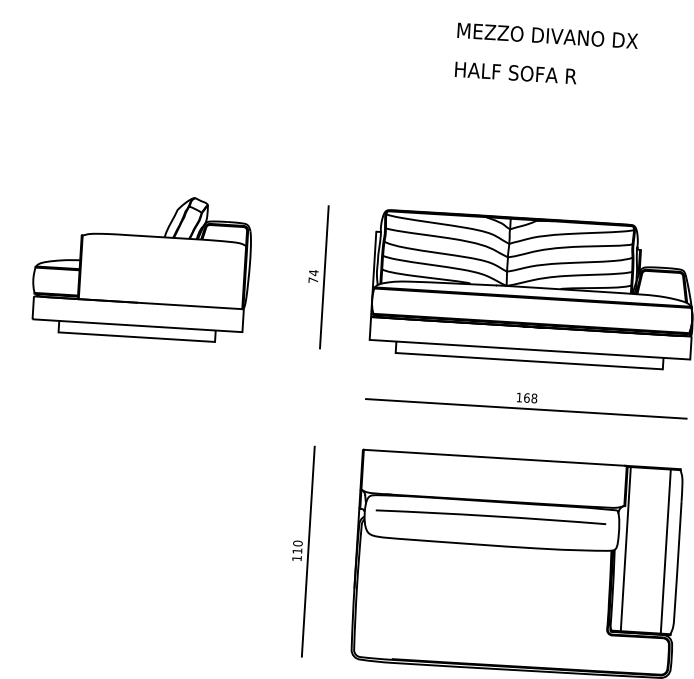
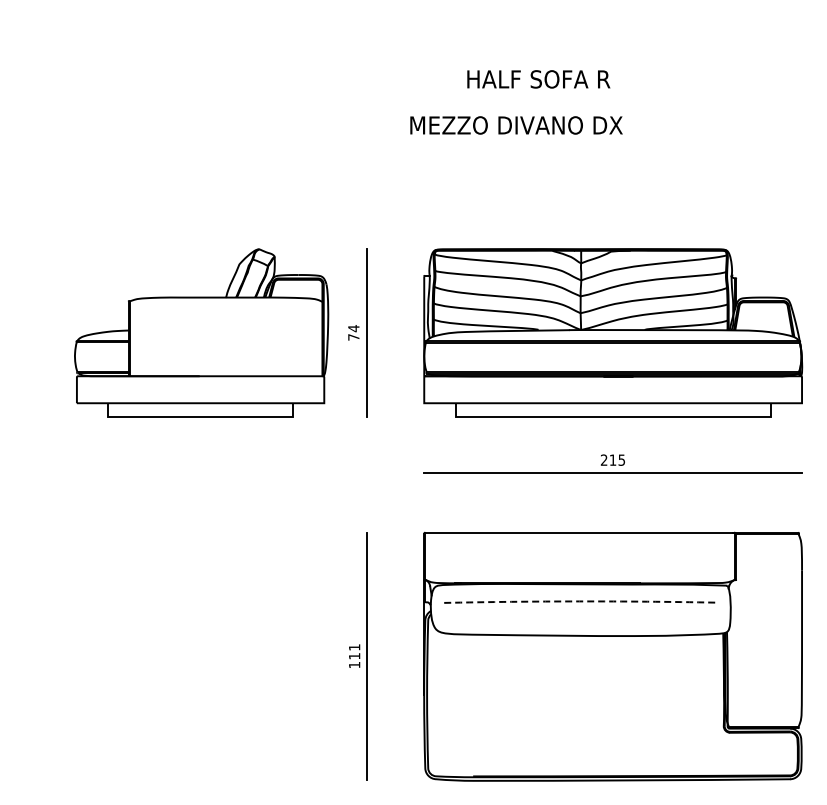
text: (547, 35) -> (516, 125), moved
text: (515, 73) -> (538, 79), moved
part: (141, 265) -> (201, 332), moved
text: (526, 397) -> (612, 459), 168 -> 215
arc: (491, 516) -> (579, 601), solid -> dashed
text: (297, 543) -> (354, 647), 110 -> 111
line: (625, 549) -> (739, 630), removed
line: (666, 551) -> (787, 630), removed

